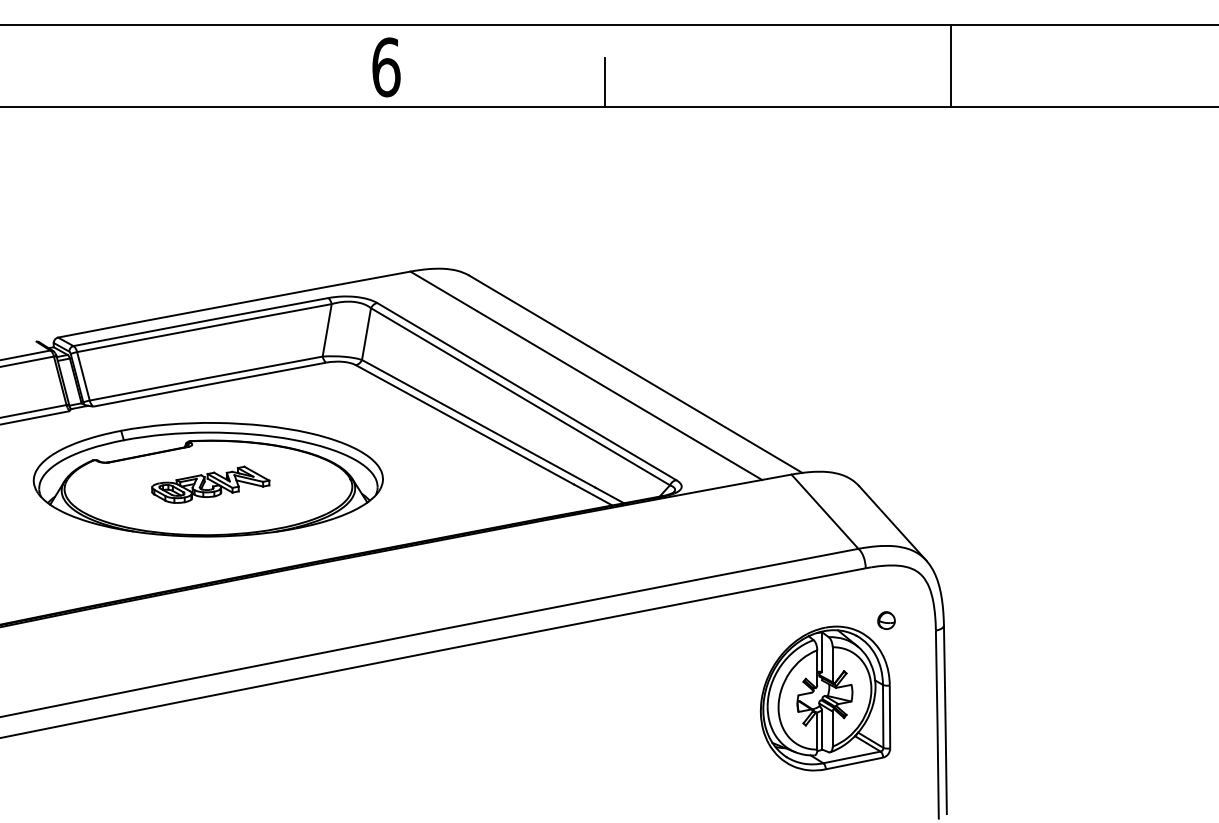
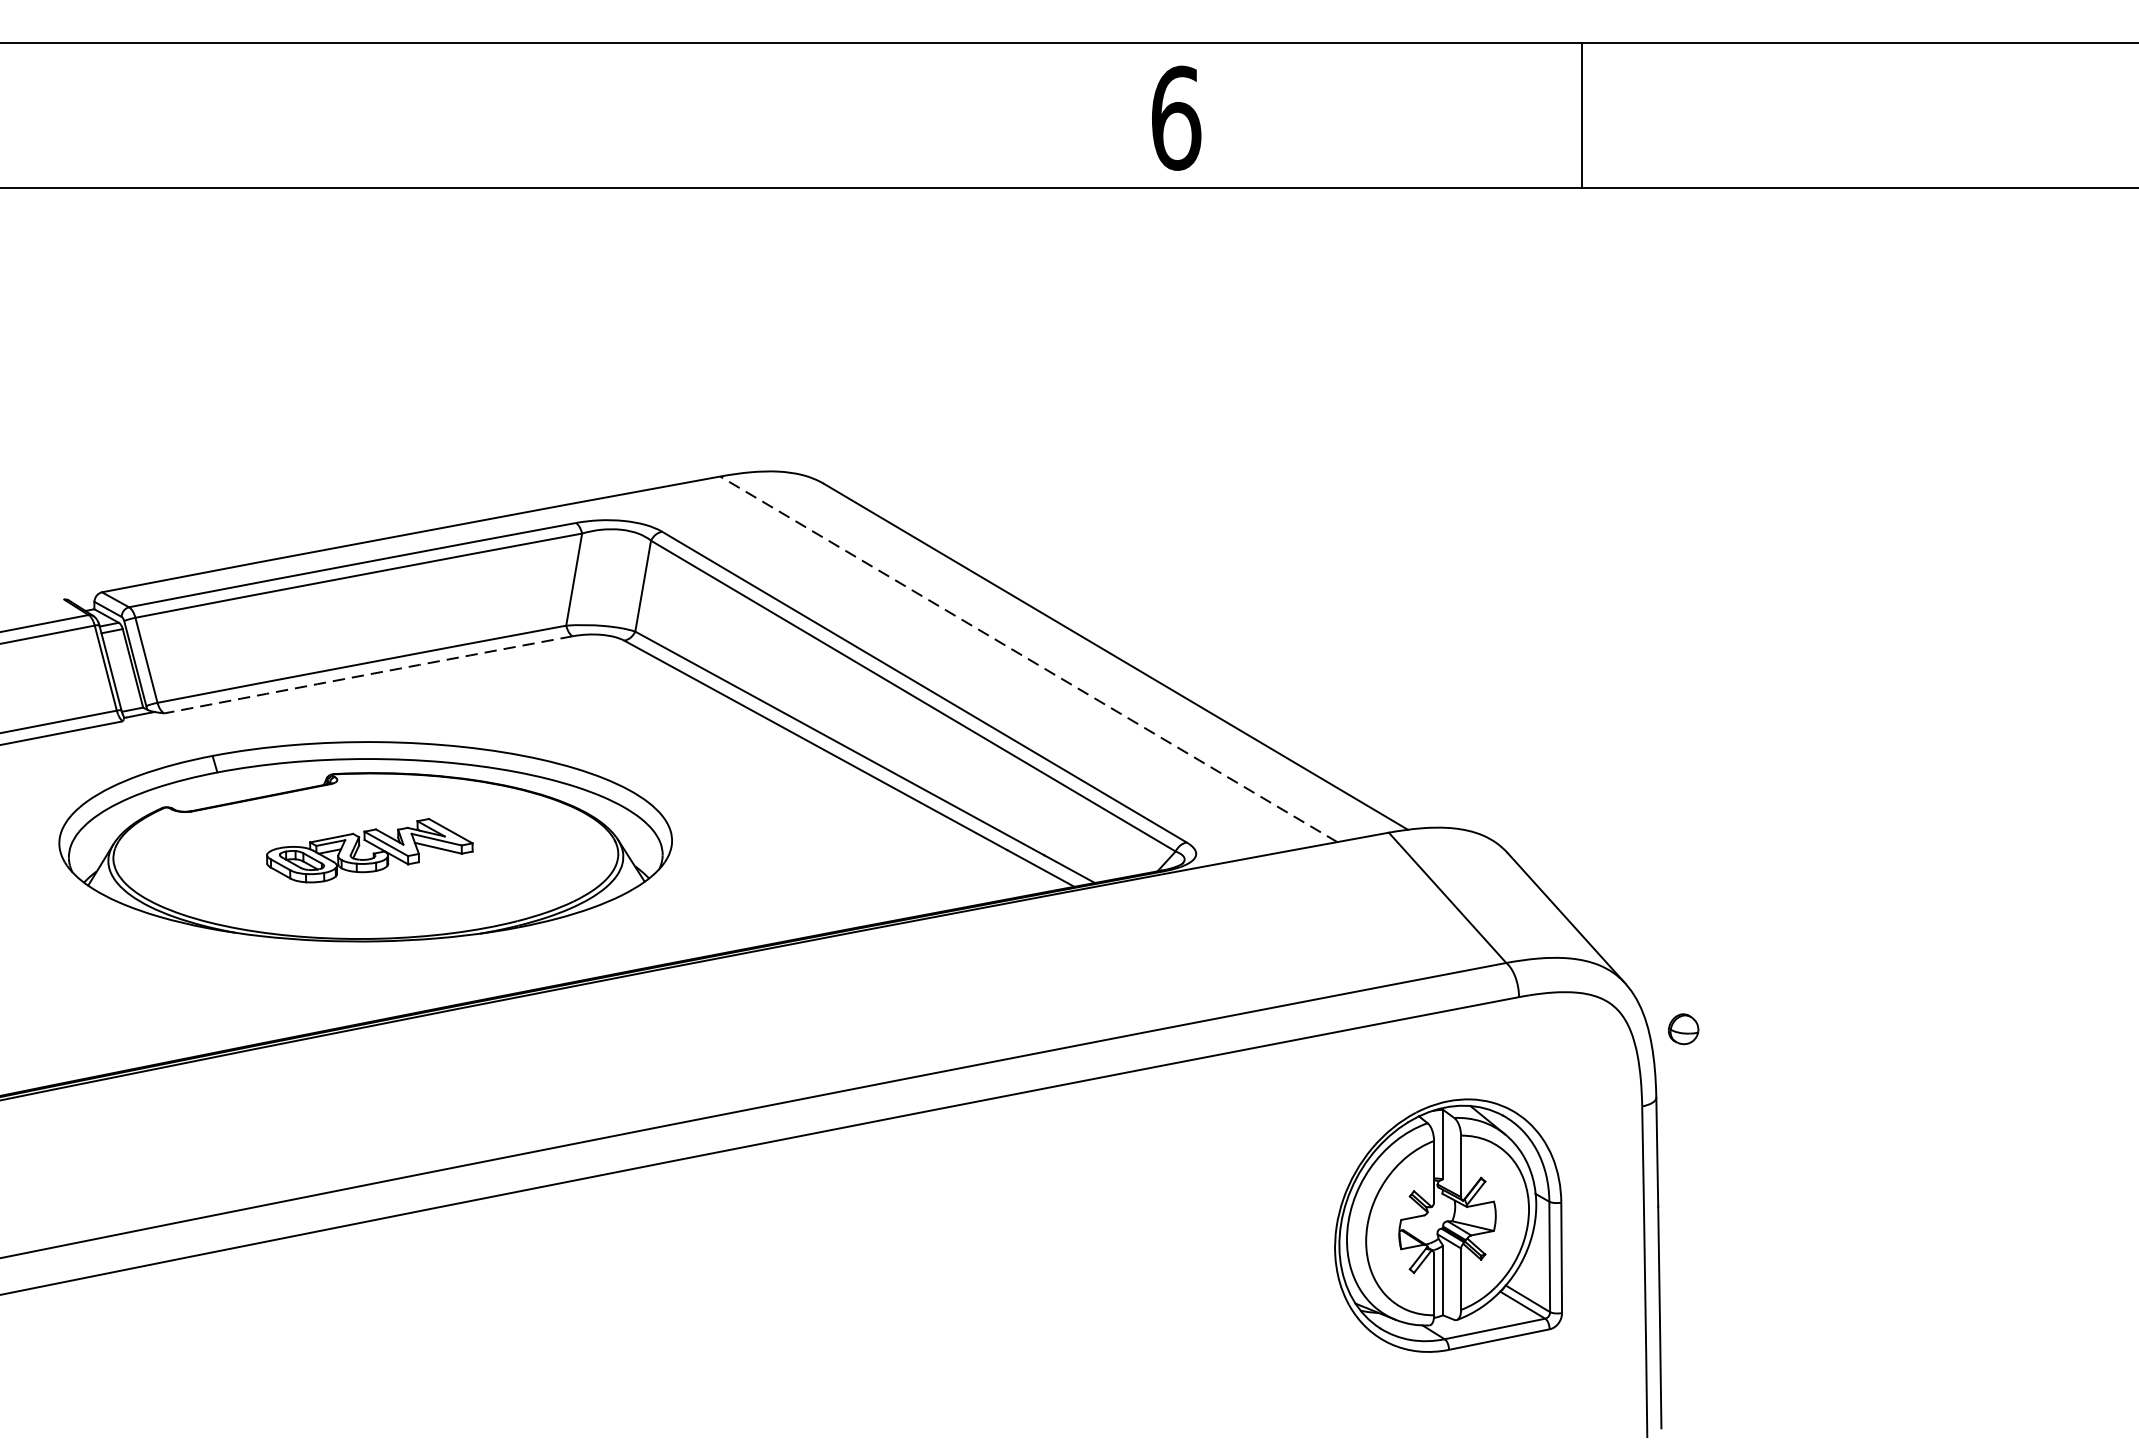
line: (950, 65) -> (1581, 114), moved
text: (386, 67) -> (1176, 118), moved
line: (604, 82) -> (1060, 144), removed
line: (585, 375) -> (1027, 658), solid -> dashed
arc: (209, 384) -> (367, 674), solid -> dashed
part: (886, 620) -> (1683, 1029), moved

